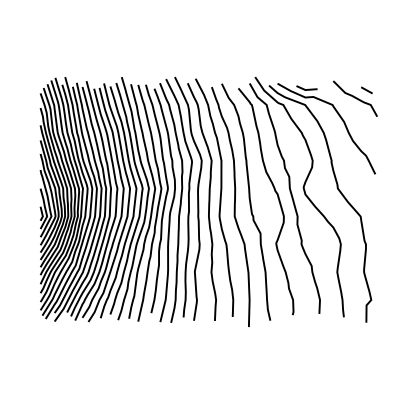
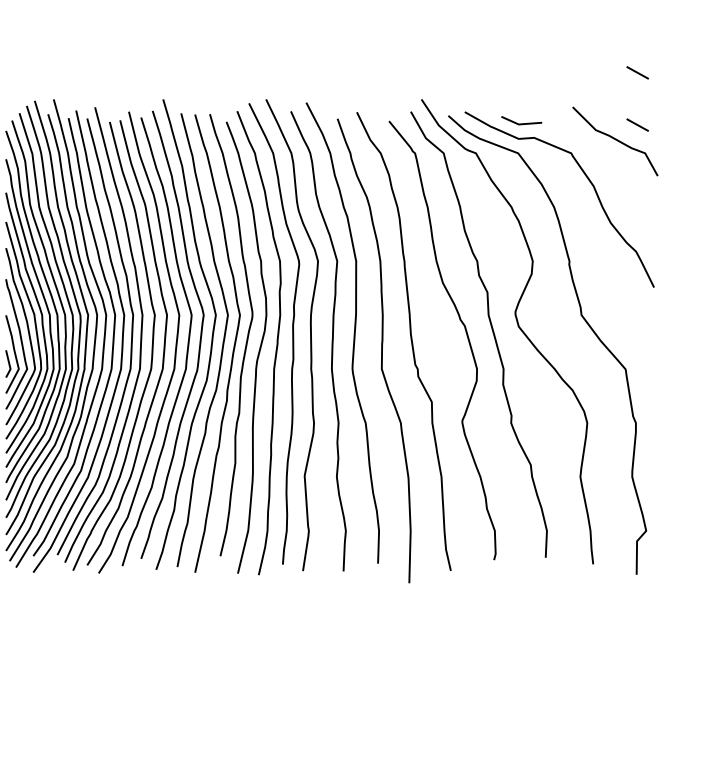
line: (366, 62) -> (636, 71), added

